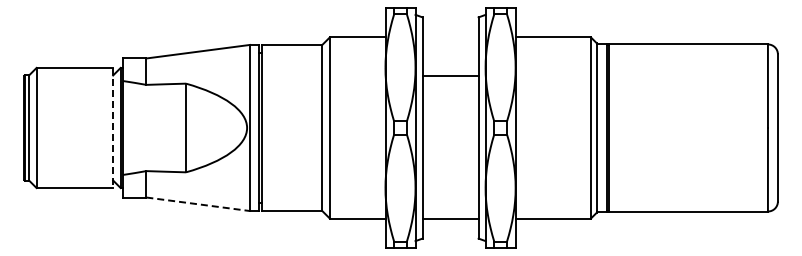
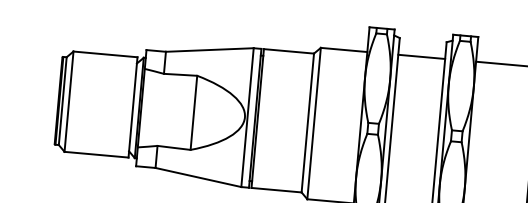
line: (450, 76) -> (421, 56), moved
line: (113, 128) -> (133, 107), dashed -> solid
line: (198, 204) -> (198, 177), dashed -> solid

